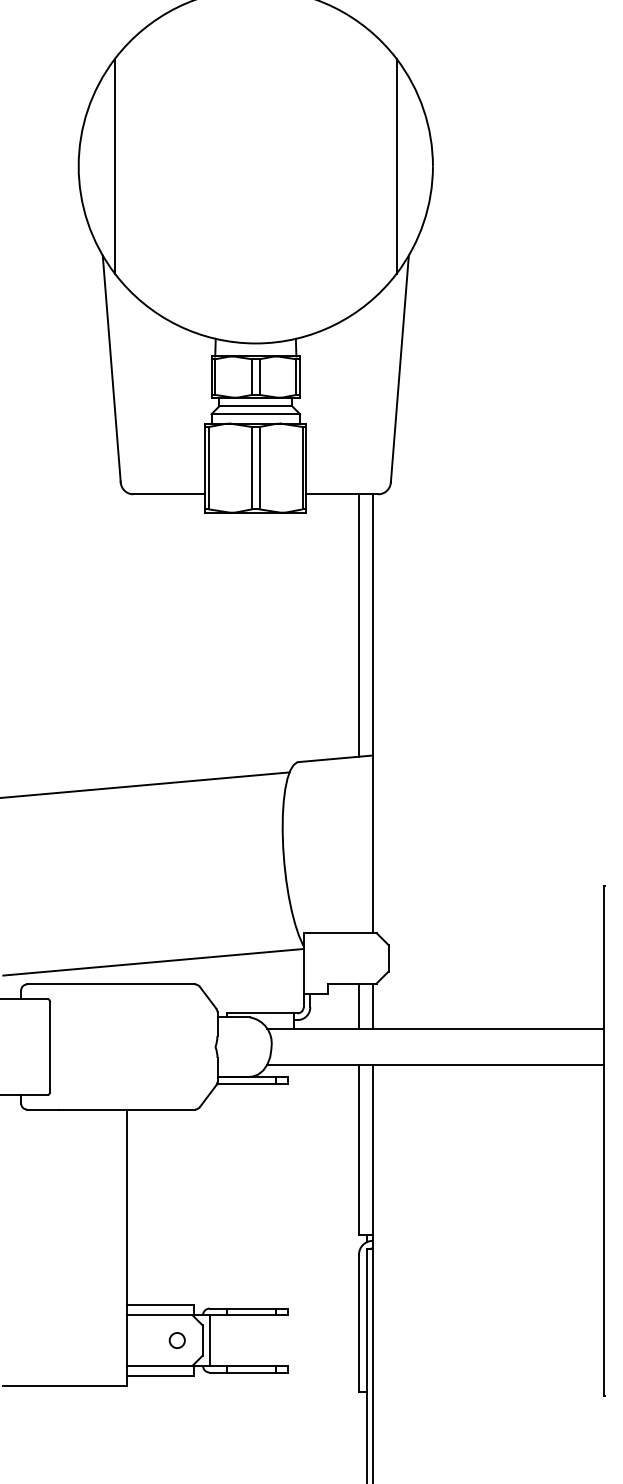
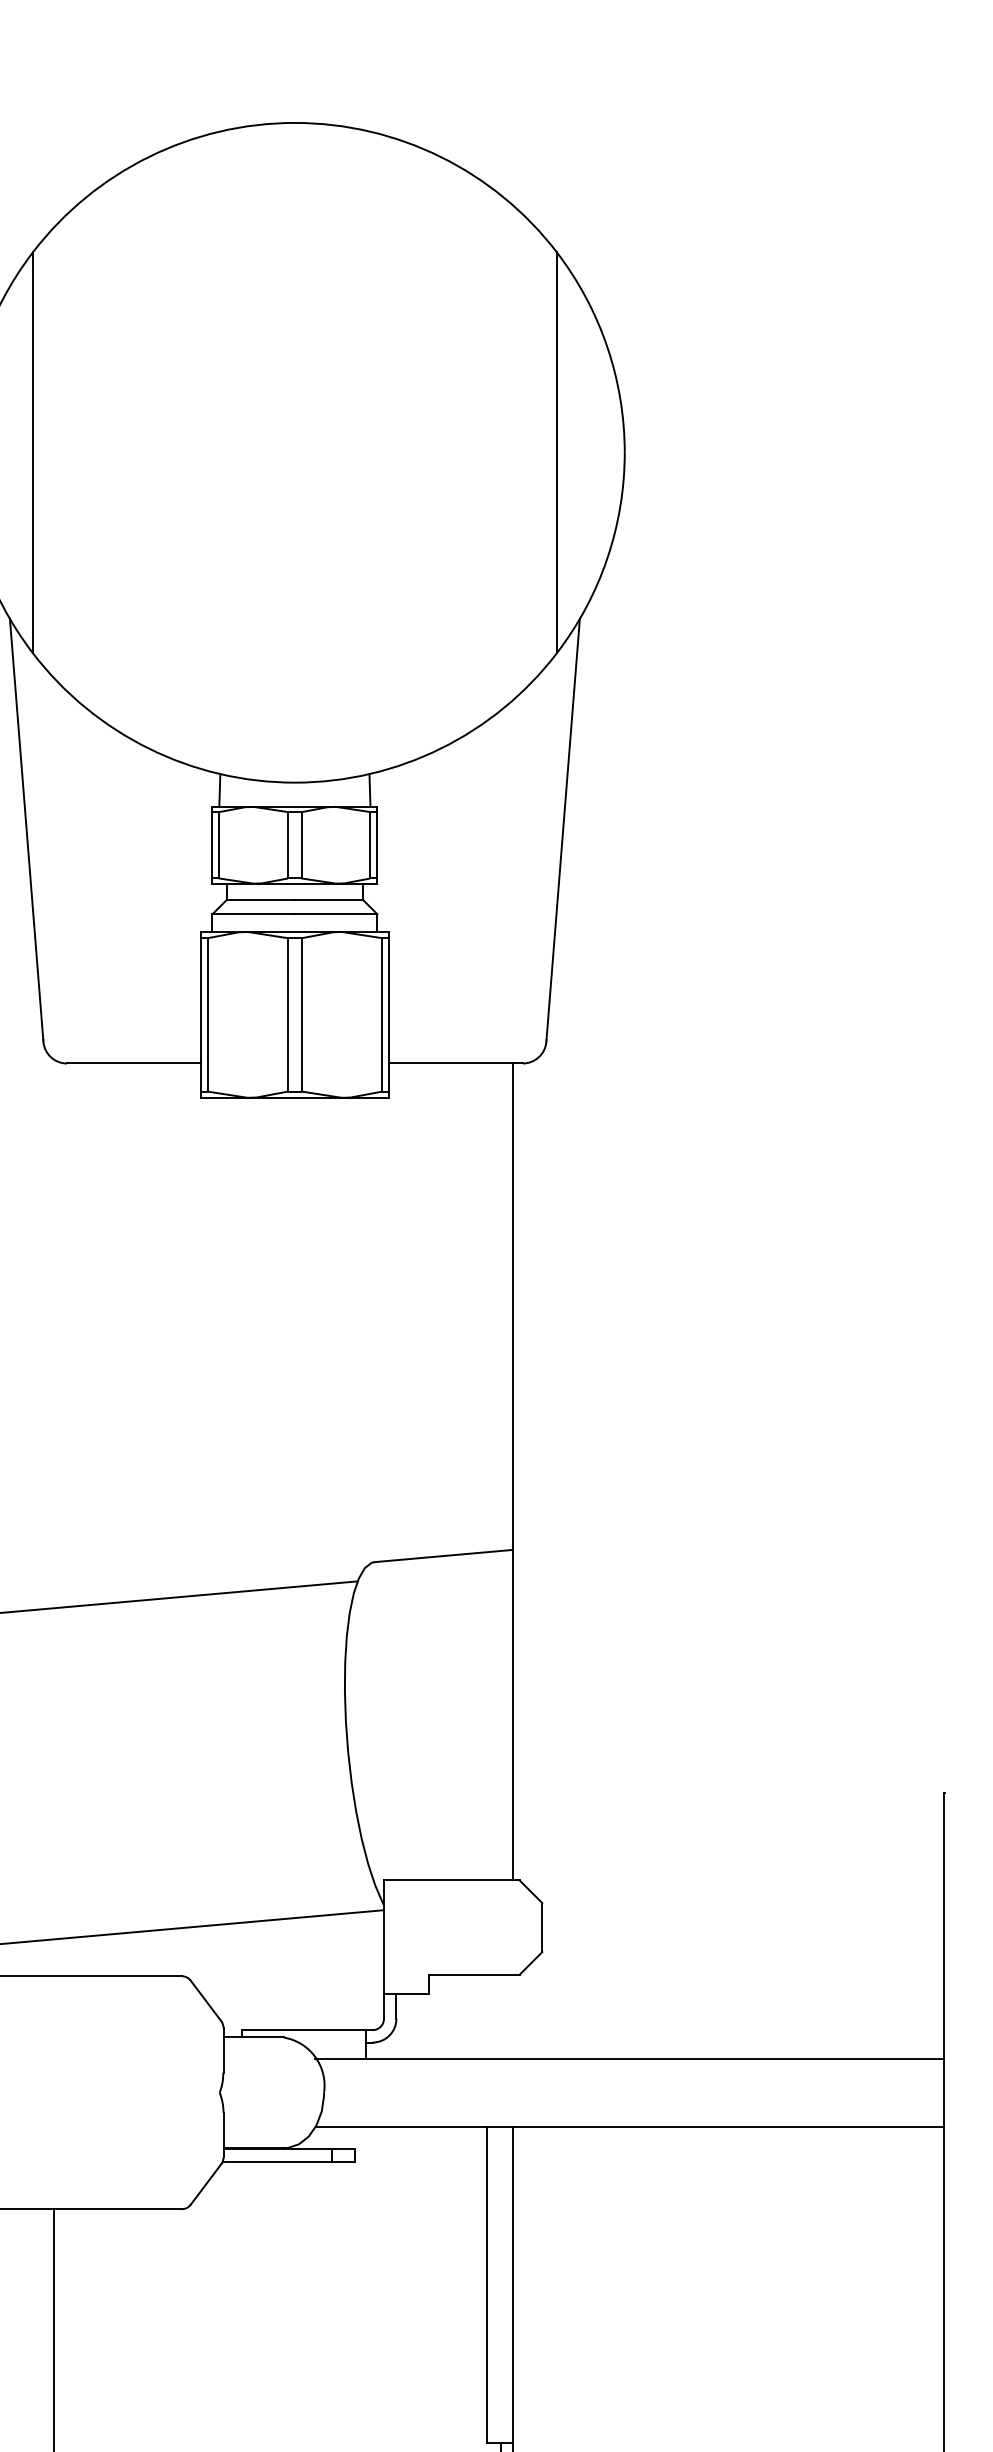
line: (358, 625) -> (486, 1307), removed
line: (358, 1005) -> (486, 2015), removed
line: (372, 1005) -> (512, 2015), removed

